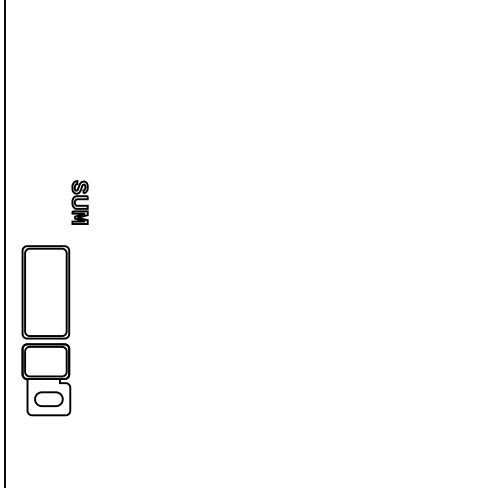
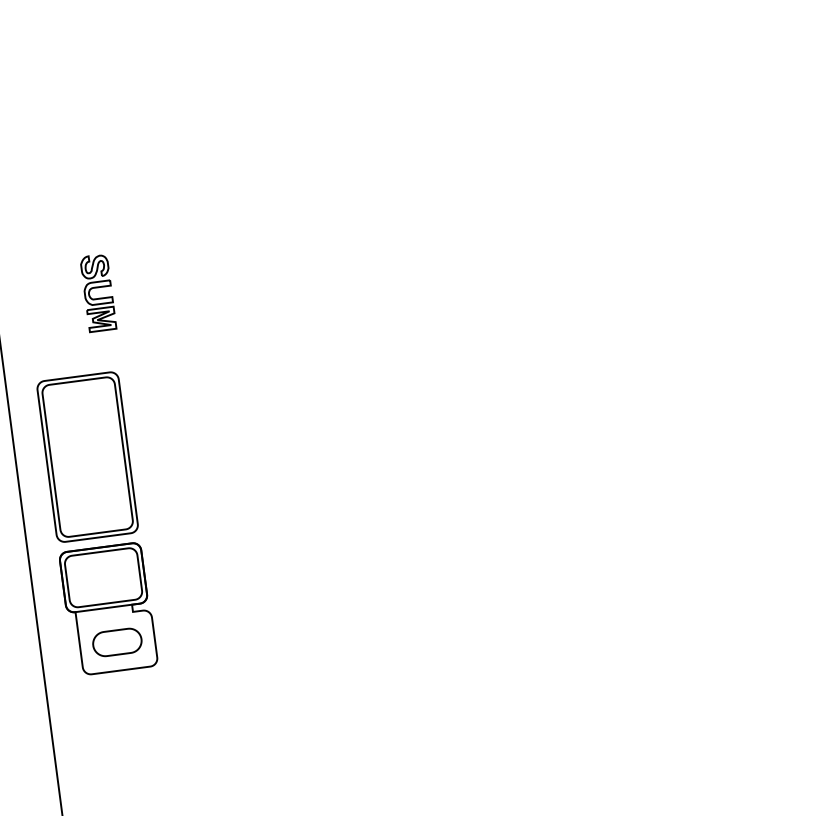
part: (79, 202) -> (97, 293), moved

